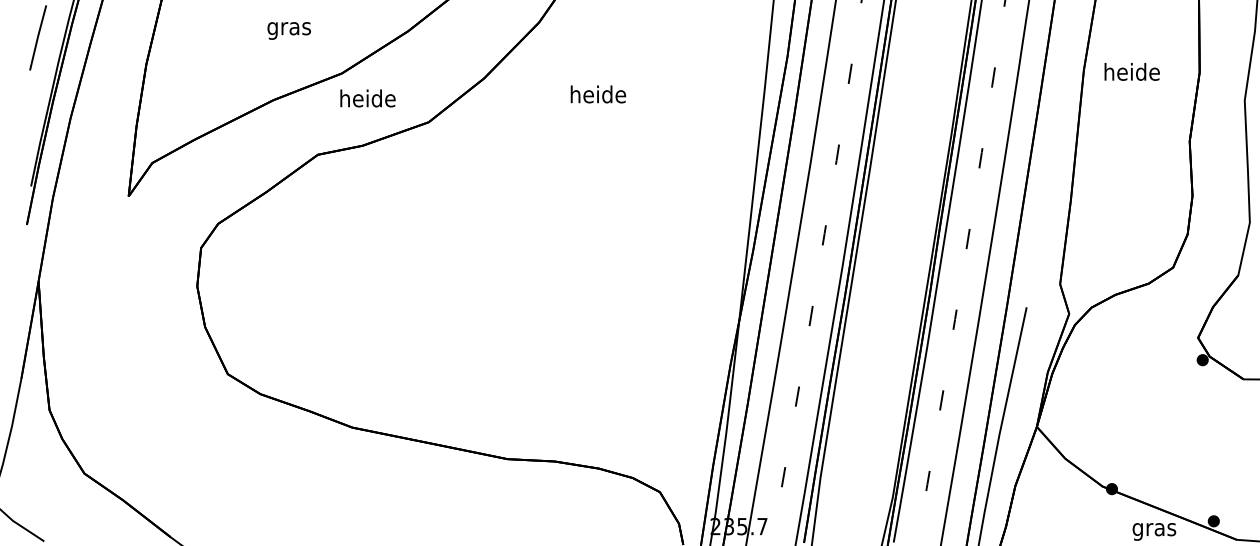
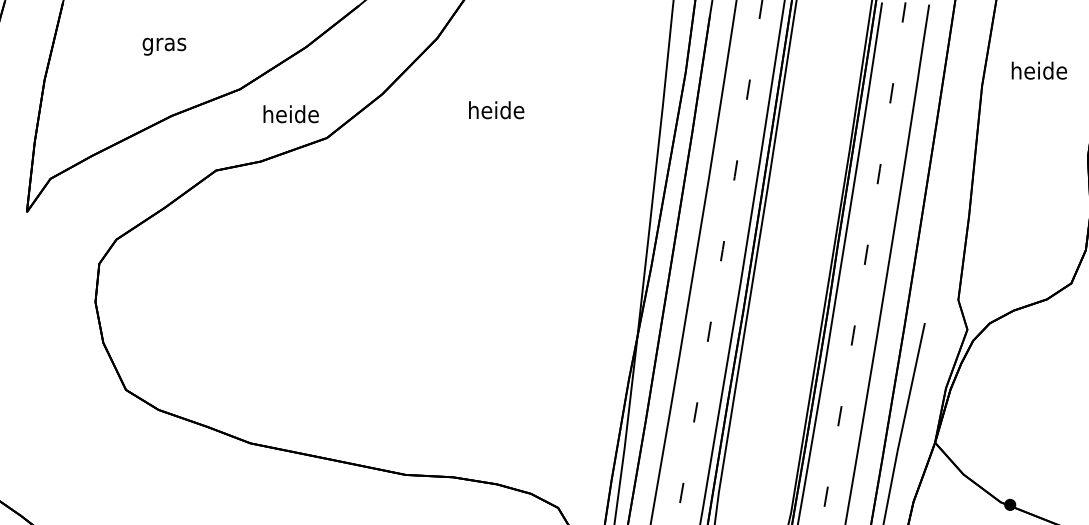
text: (288, 30) -> (163, 46), moved
text: (1131, 71) -> (1038, 70), moved
text: (367, 98) -> (290, 114), moved

